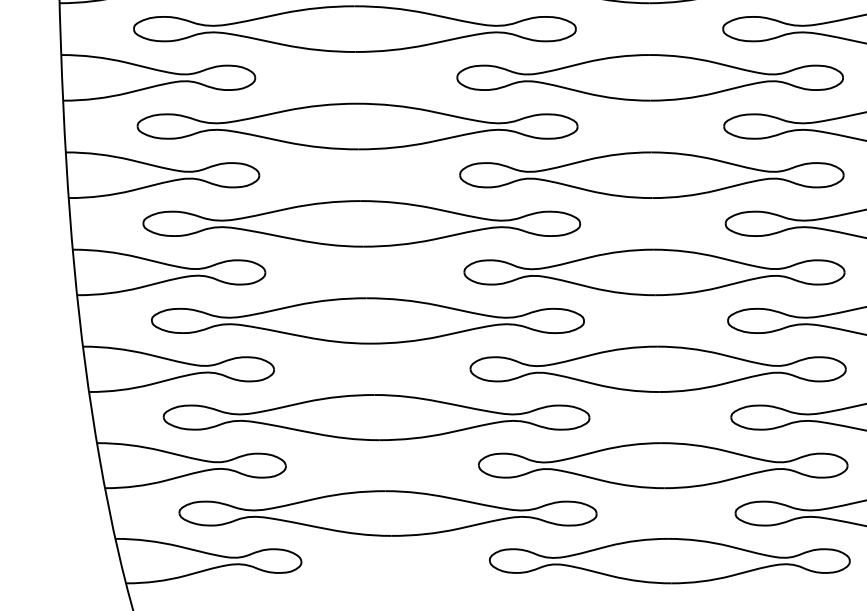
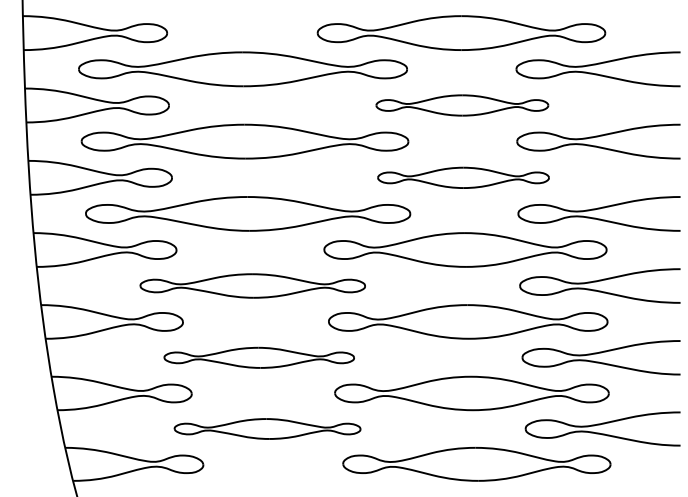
part: (650, 77) -> (462, 105), size x0.6
part: (651, 174) -> (463, 177), size x0.6
part: (367, 320) -> (252, 285), size x0.7
part: (377, 417) -> (259, 357), size x0.6
part: (387, 512) -> (267, 428), size x0.6

